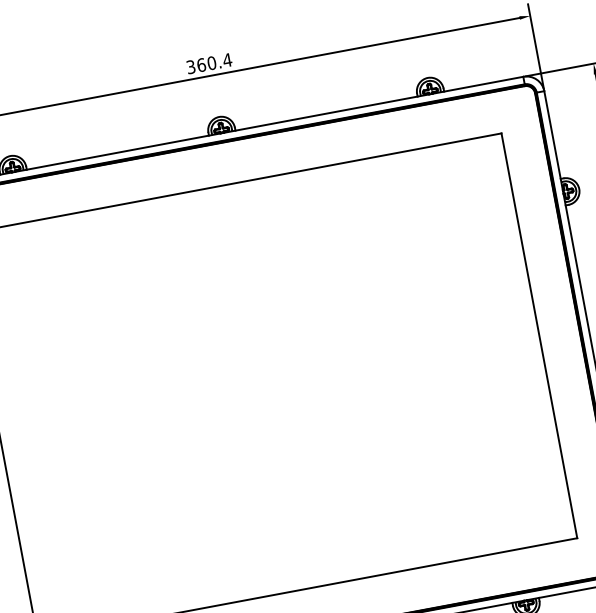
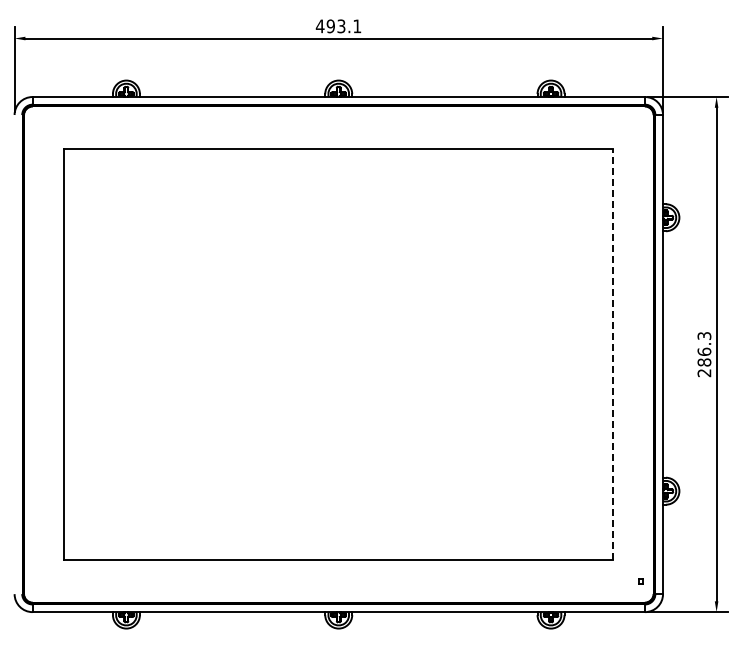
text: (209, 63) -> (338, 26), 360.4 -> 493.1
line: (539, 335) -> (613, 354), solid -> dashed

